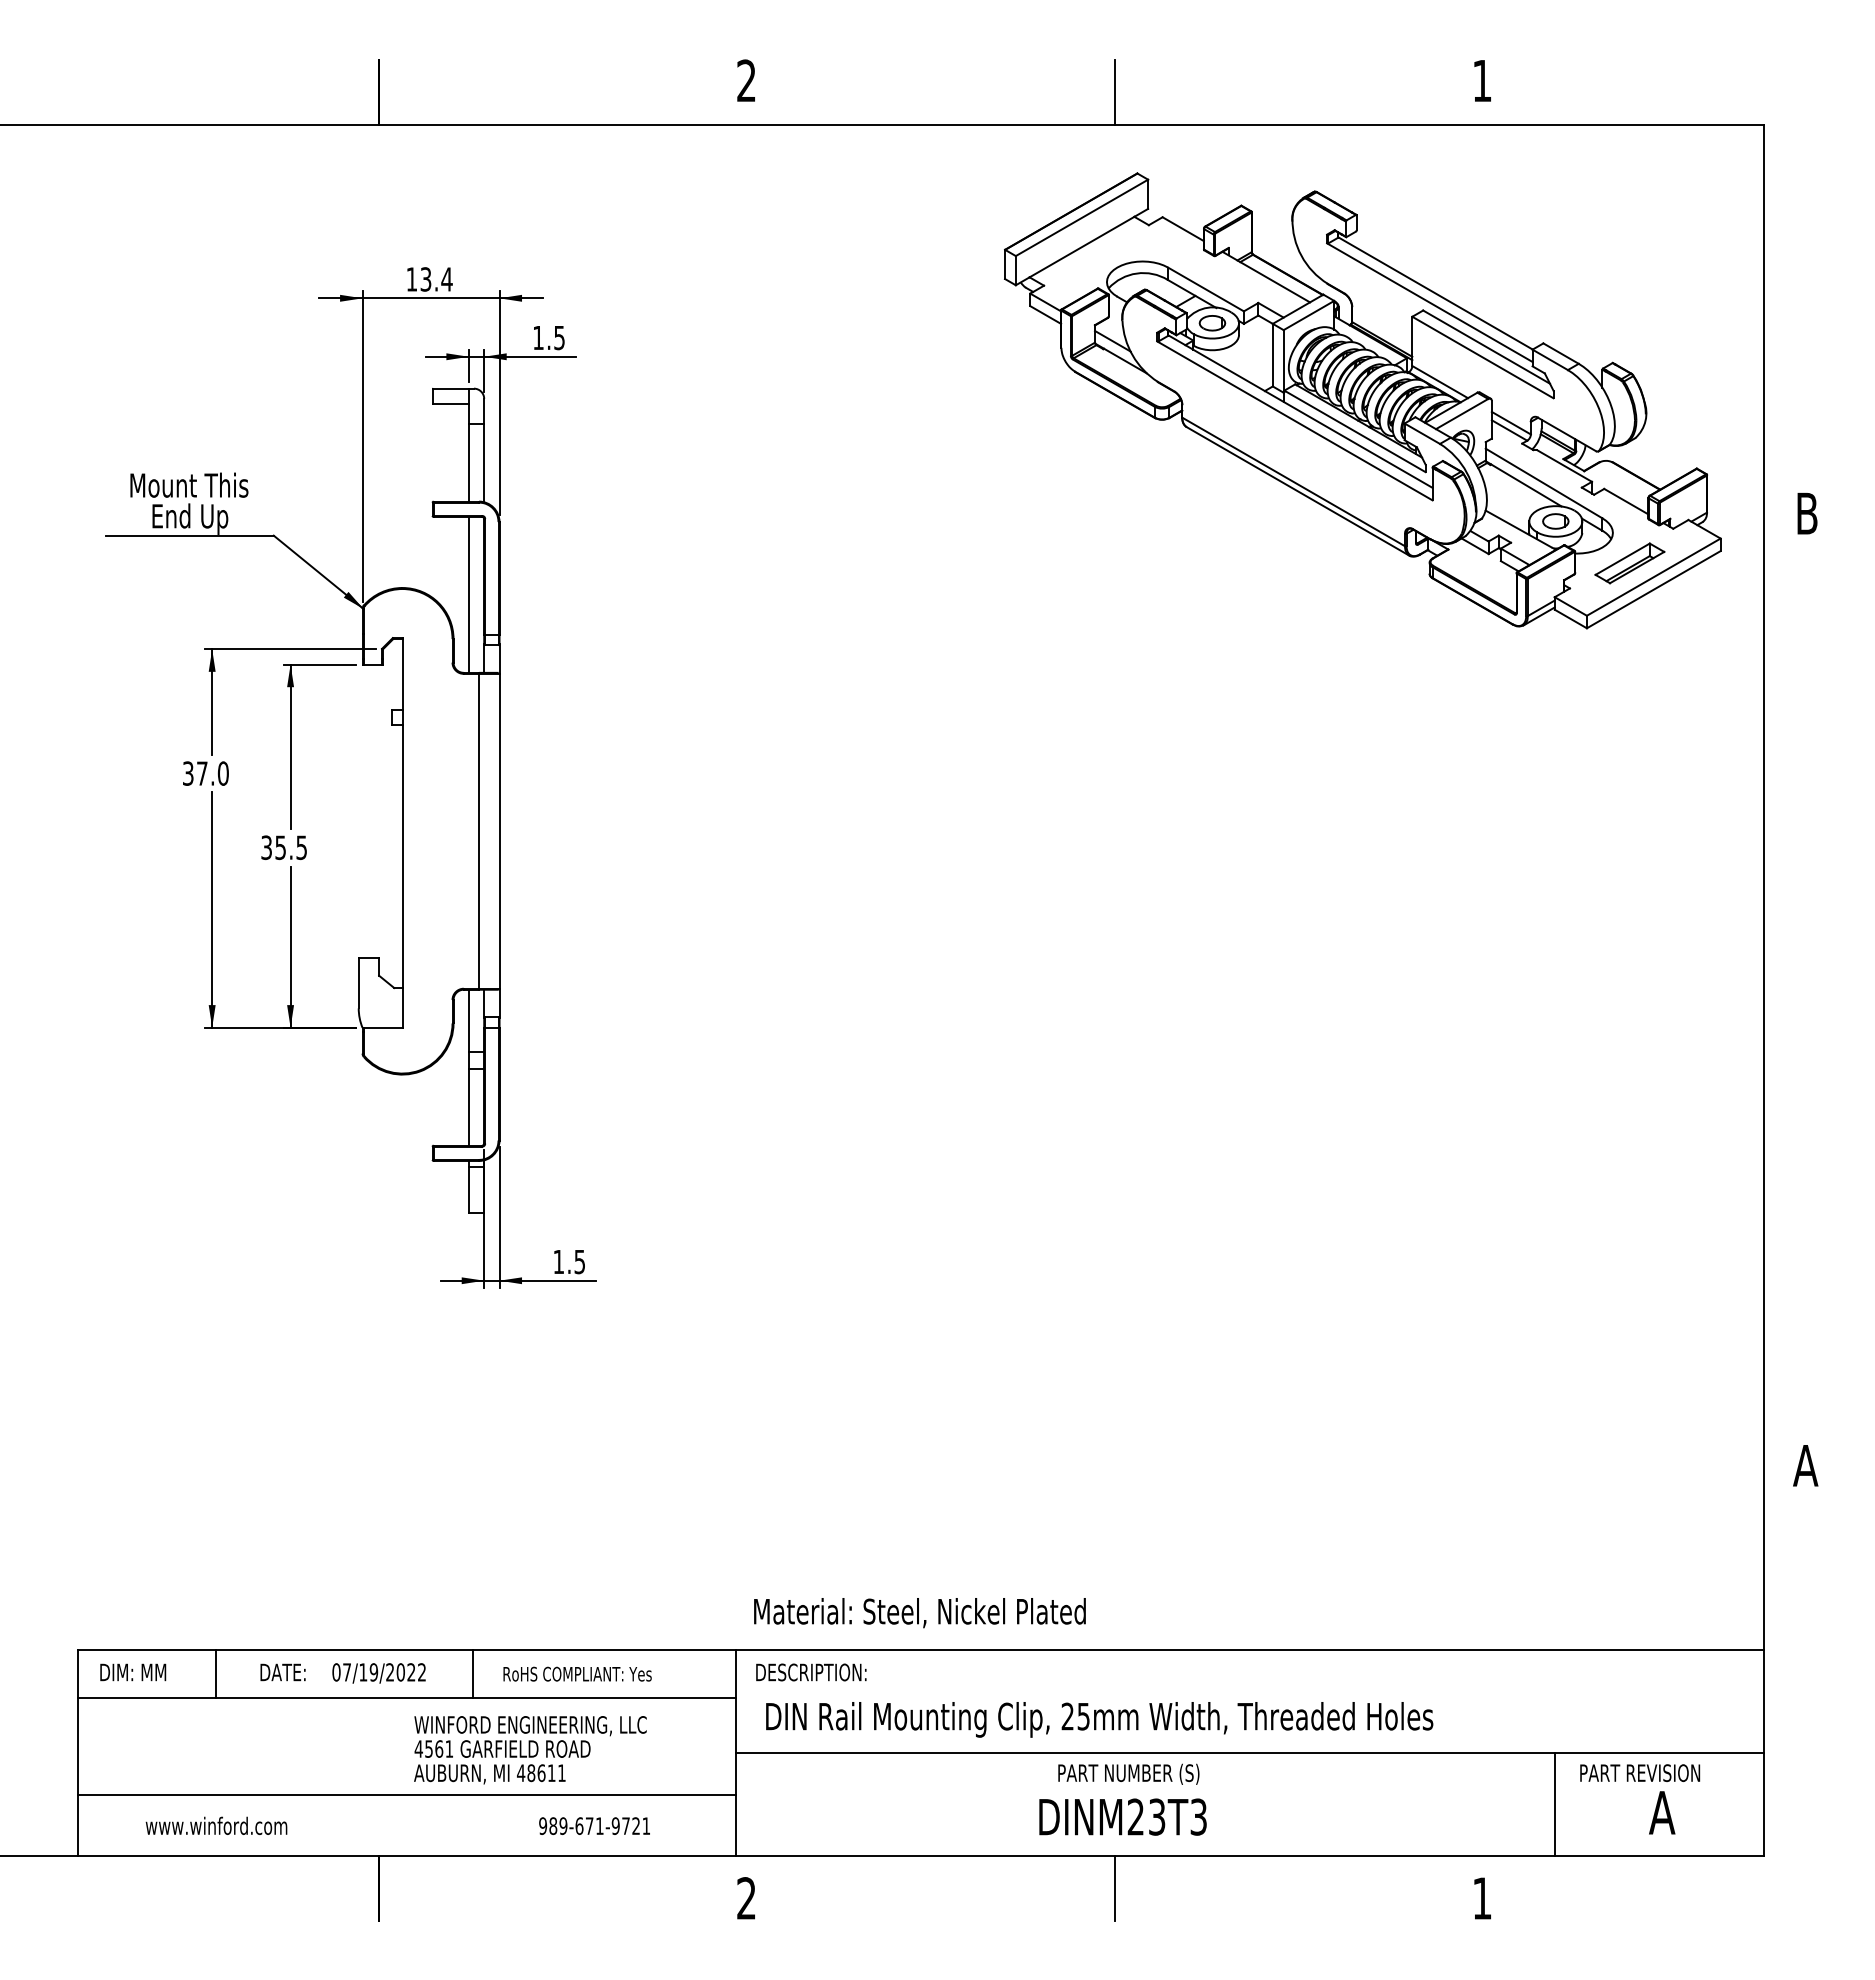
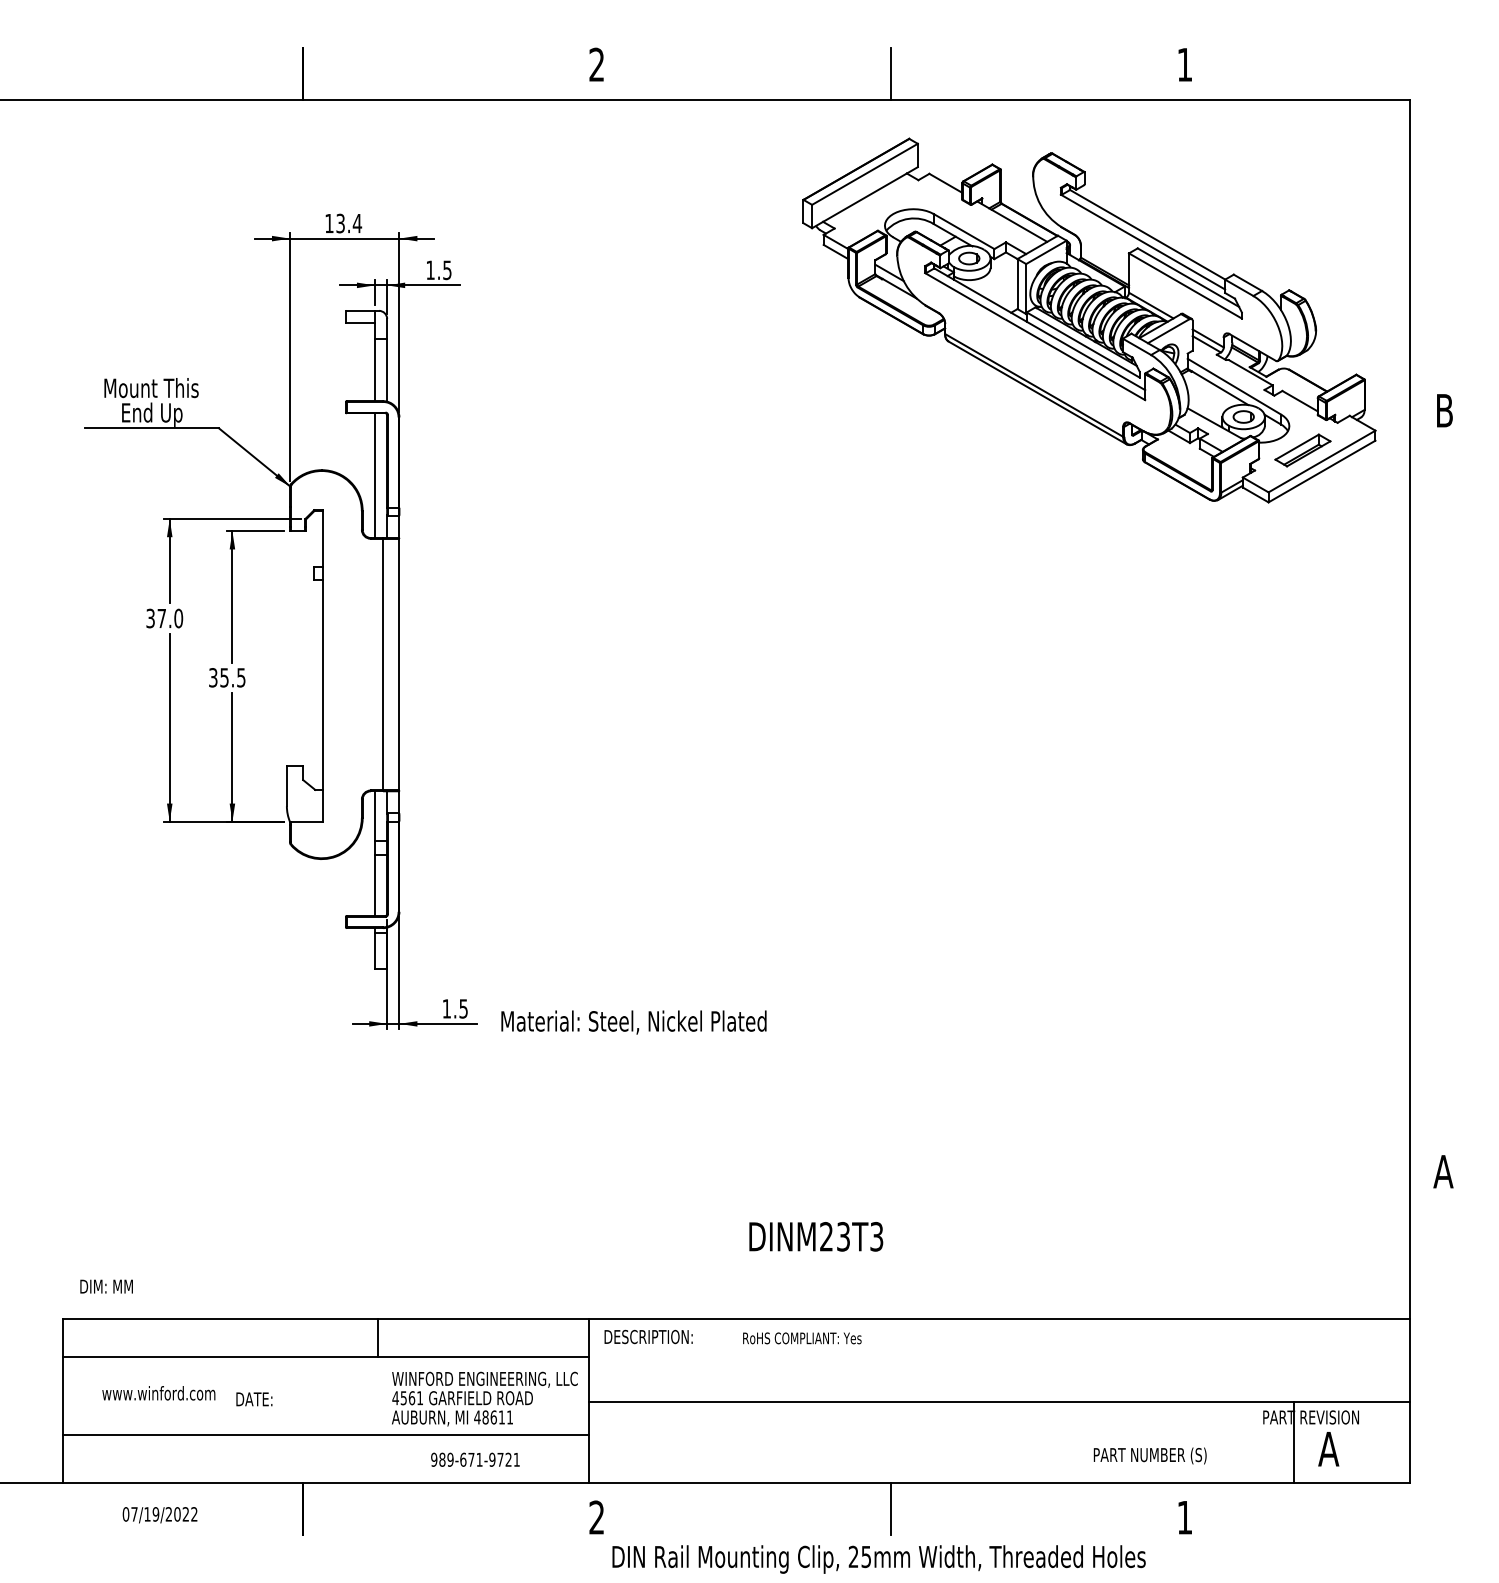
text: (919, 1613) -> (633, 1022), moved
text: (133, 1672) -> (106, 1286), moved
text: (282, 1672) -> (253, 1399), moved
line: (215, 1673) -> (172, 1337), removed
text: (378, 1673) -> (159, 1515), moved
text: (577, 1673) -> (802, 1337), moved
text: (1099, 1719) -> (878, 1559), moved
text: (530, 1750) -> (484, 1399), moved
text: (1128, 1773) -> (1149, 1455), moved
line: (1555, 1804) -> (1294, 1442), moved
text: (1122, 1816) -> (815, 1236), moved
text: (216, 1825) -> (158, 1392), moved

